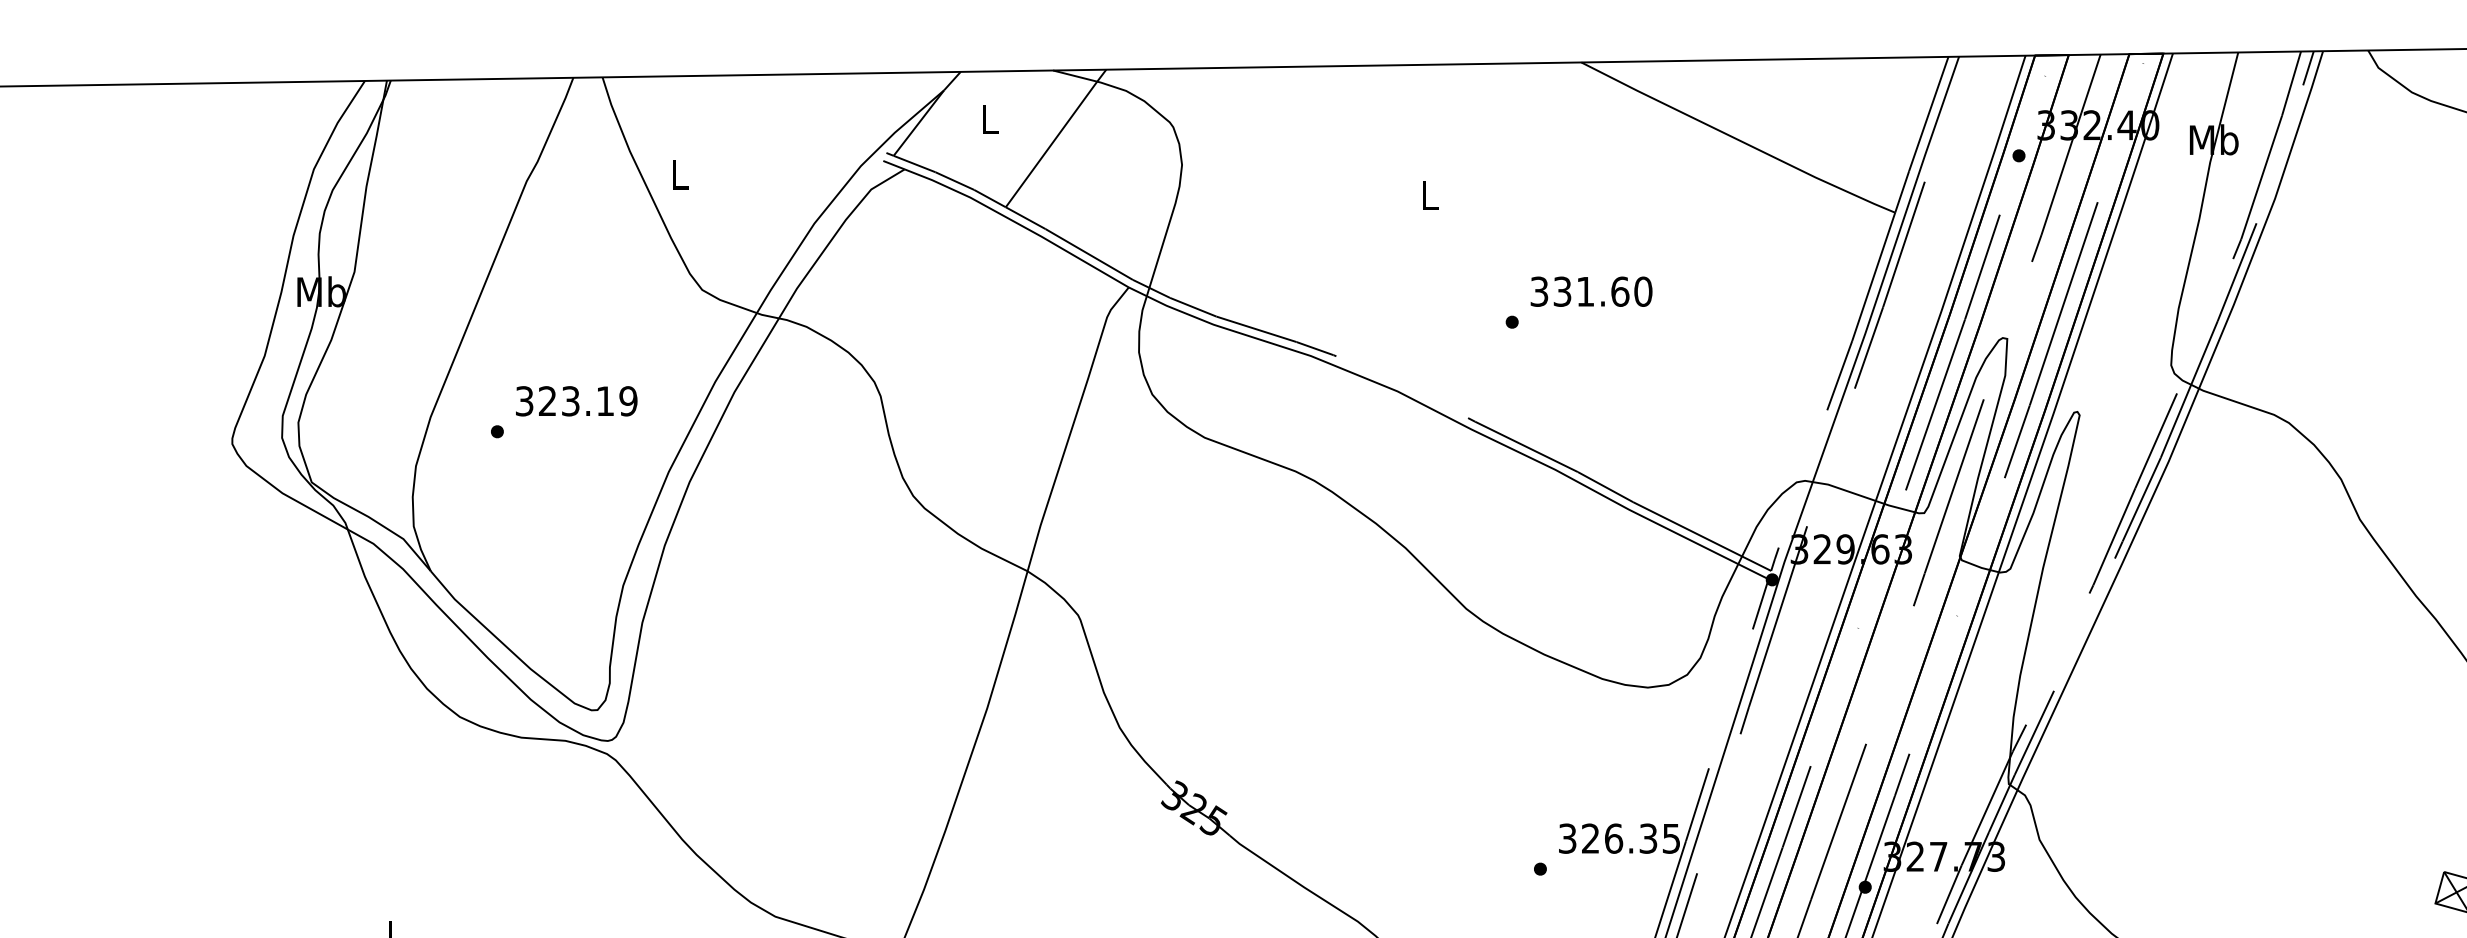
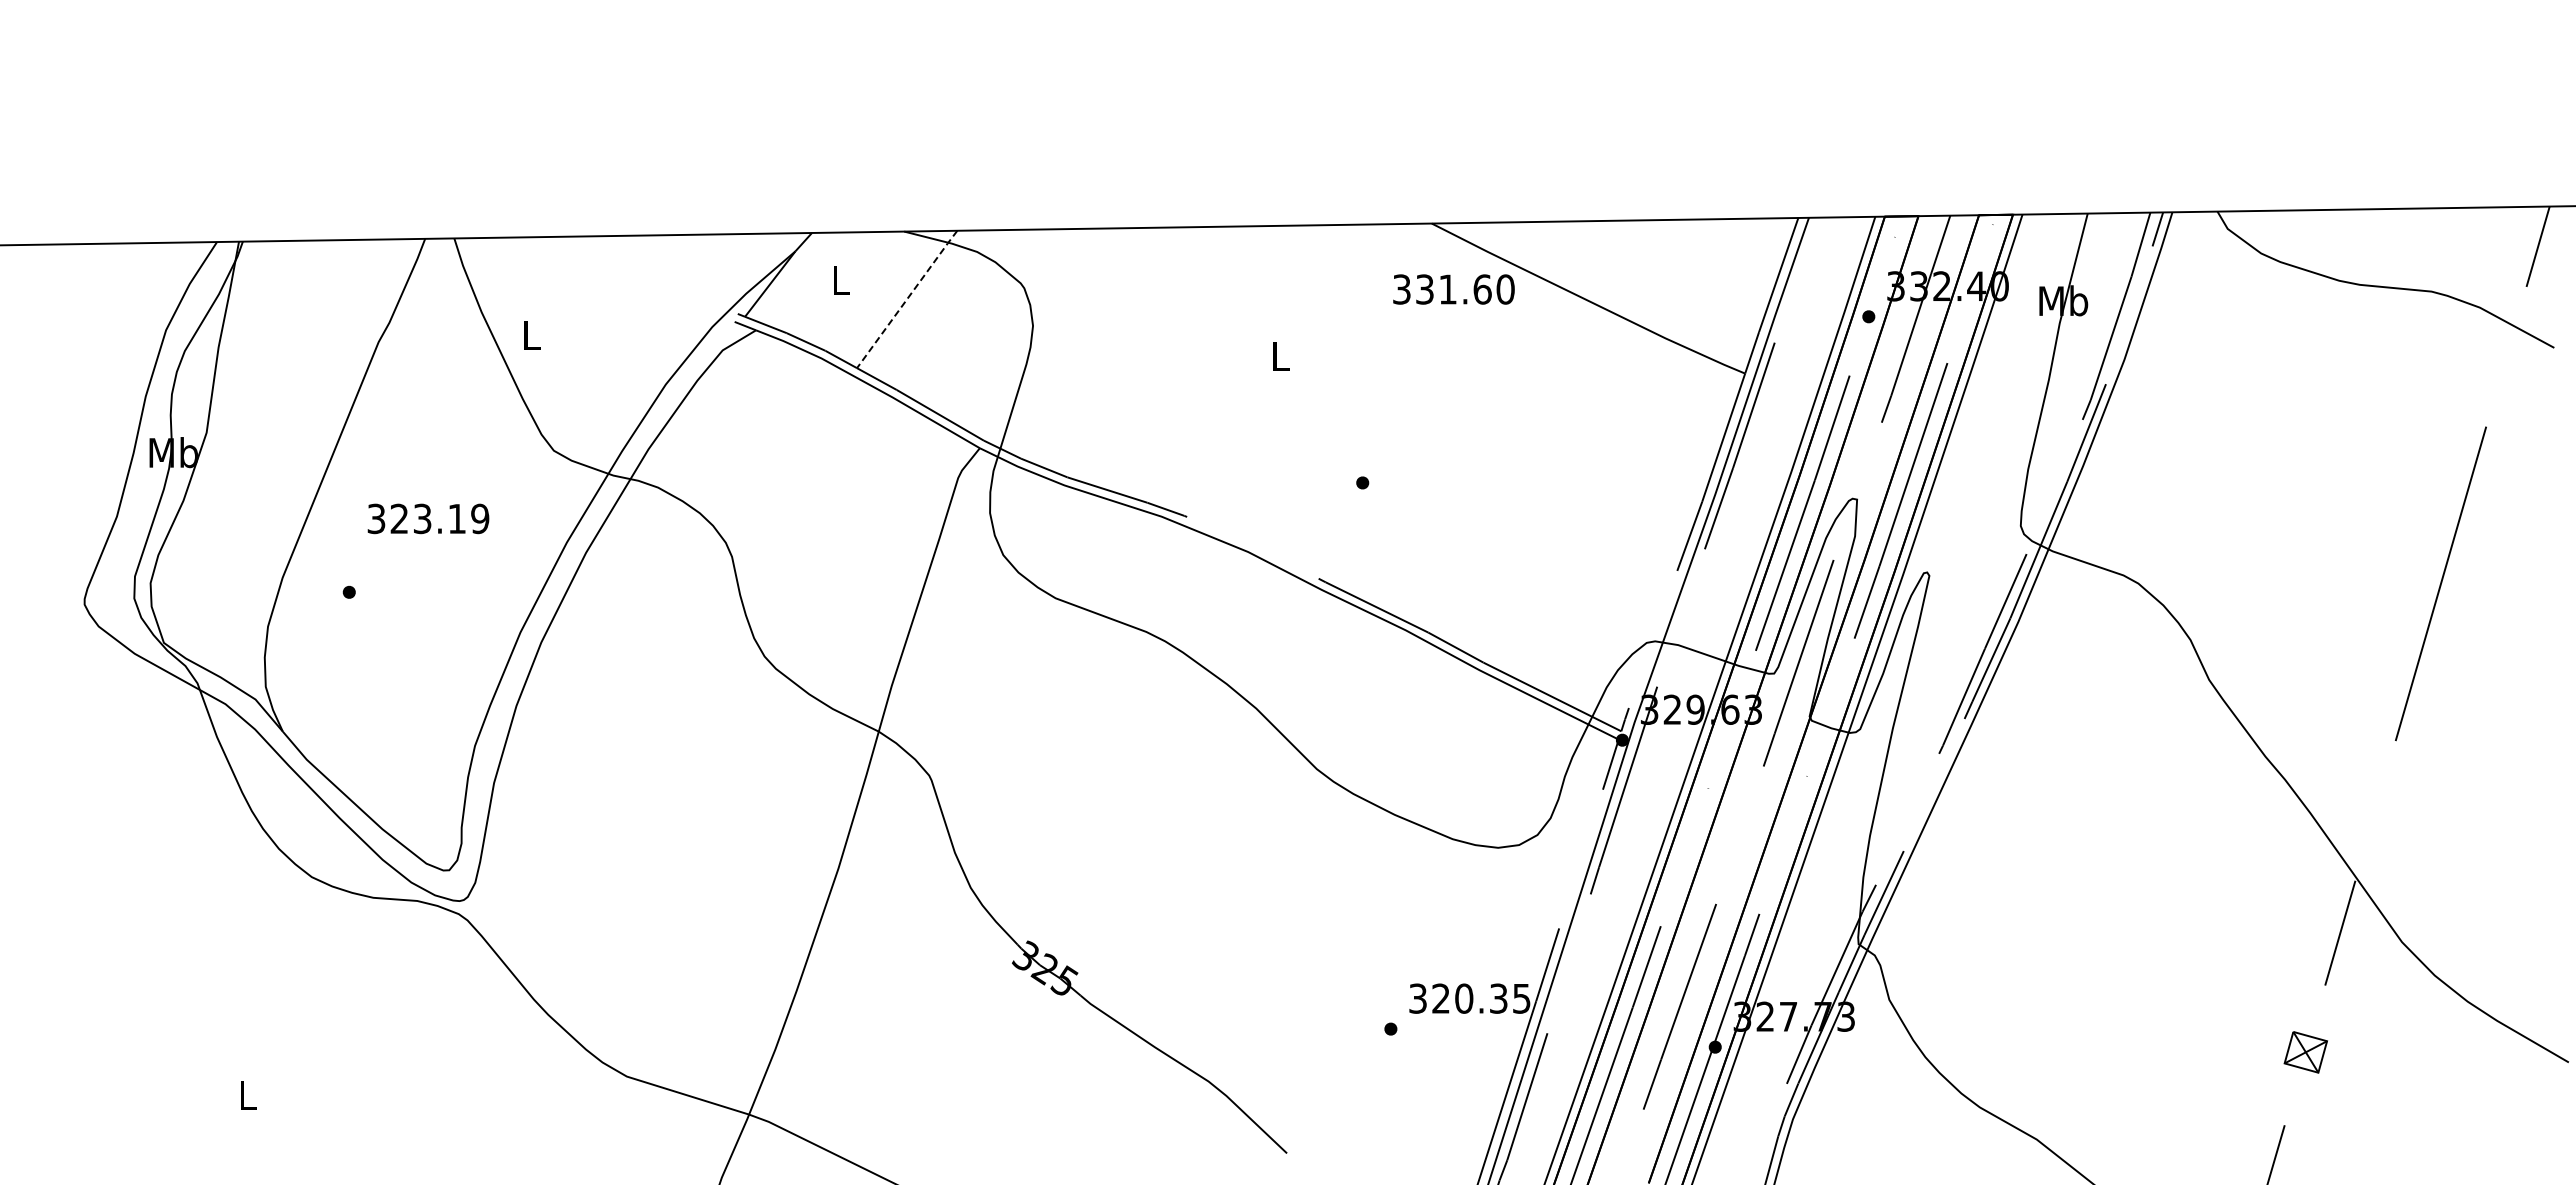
line: (1056, 137) -> (907, 298), solid -> dashed
text: (1591, 291) -> (1453, 289), moved
text: (576, 400) -> (428, 518), moved
text: (1614, 838) -> (1464, 998), 326.35 -> 320.35

